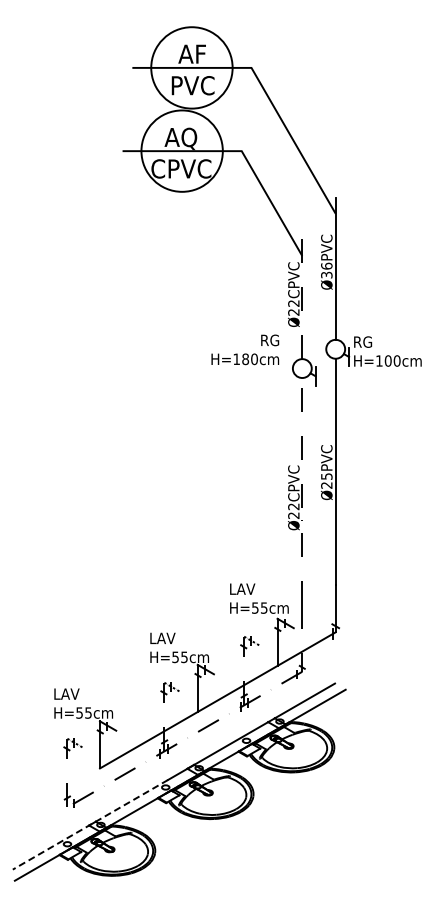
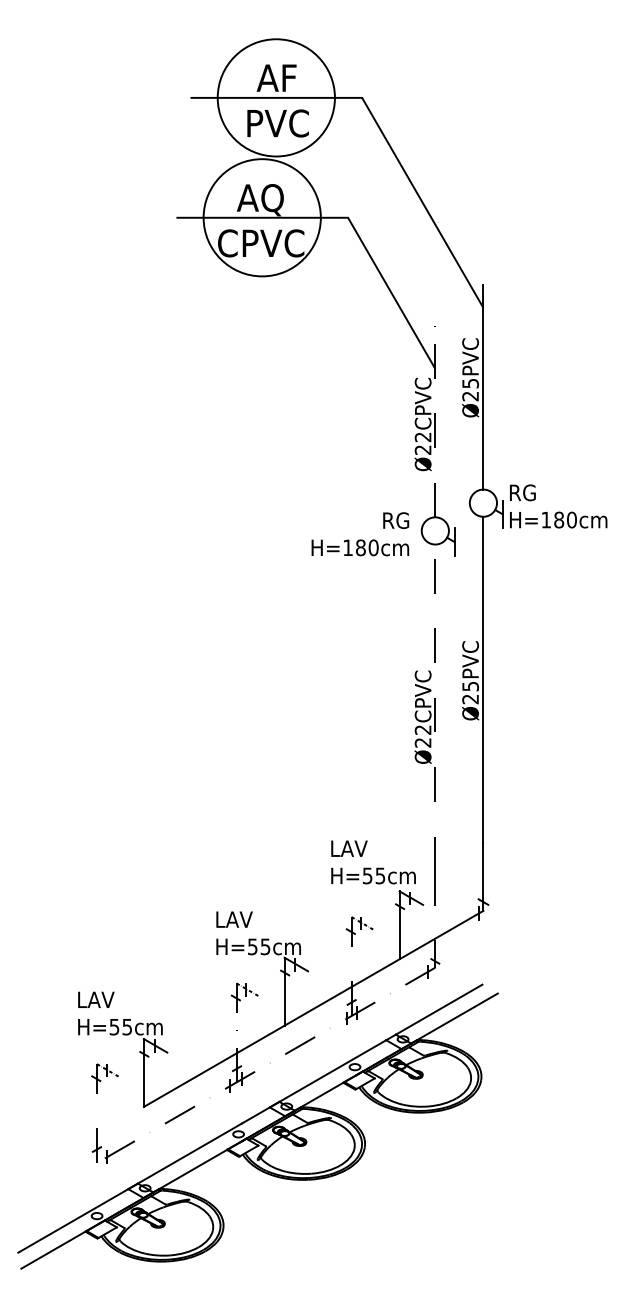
text: (326, 270) -> (470, 389), Ø36PVC -> Ø25PVC
text: (245, 349) -> (360, 533), moved
text: (387, 360) -> (558, 519), H=100cm -> H=180cm
line: (90, 824) -> (130, 1187), dashed -> solid

